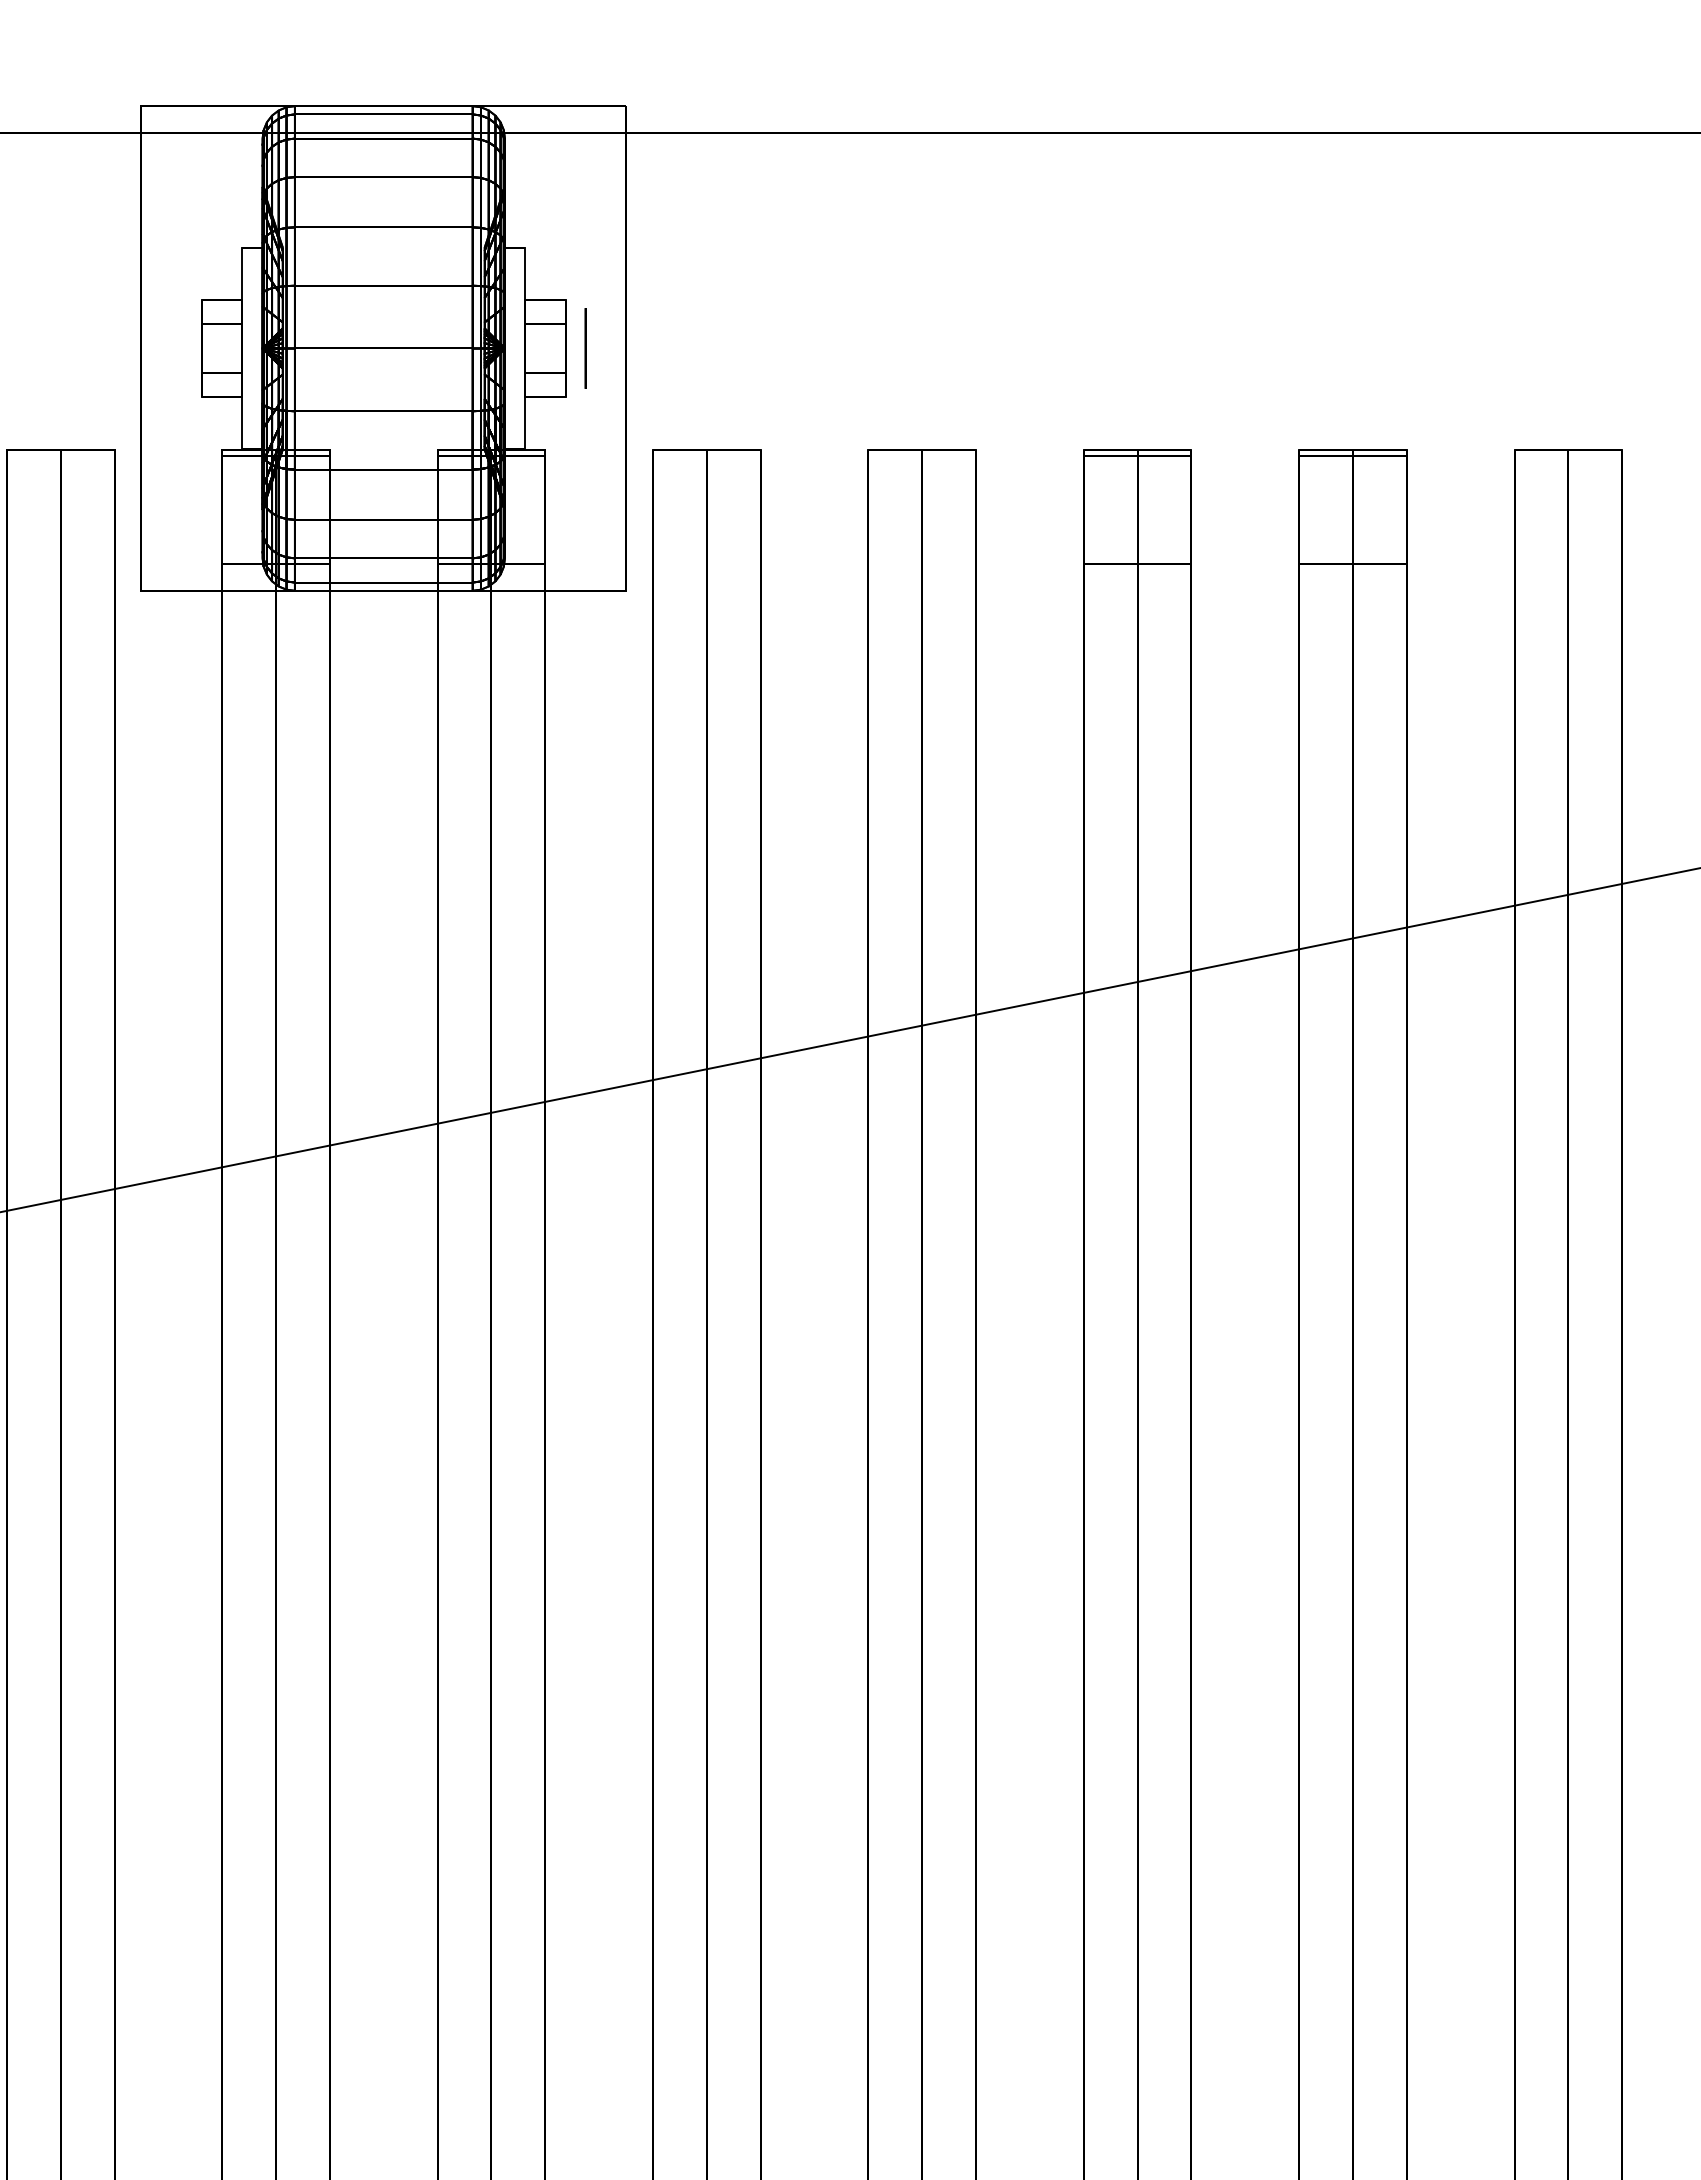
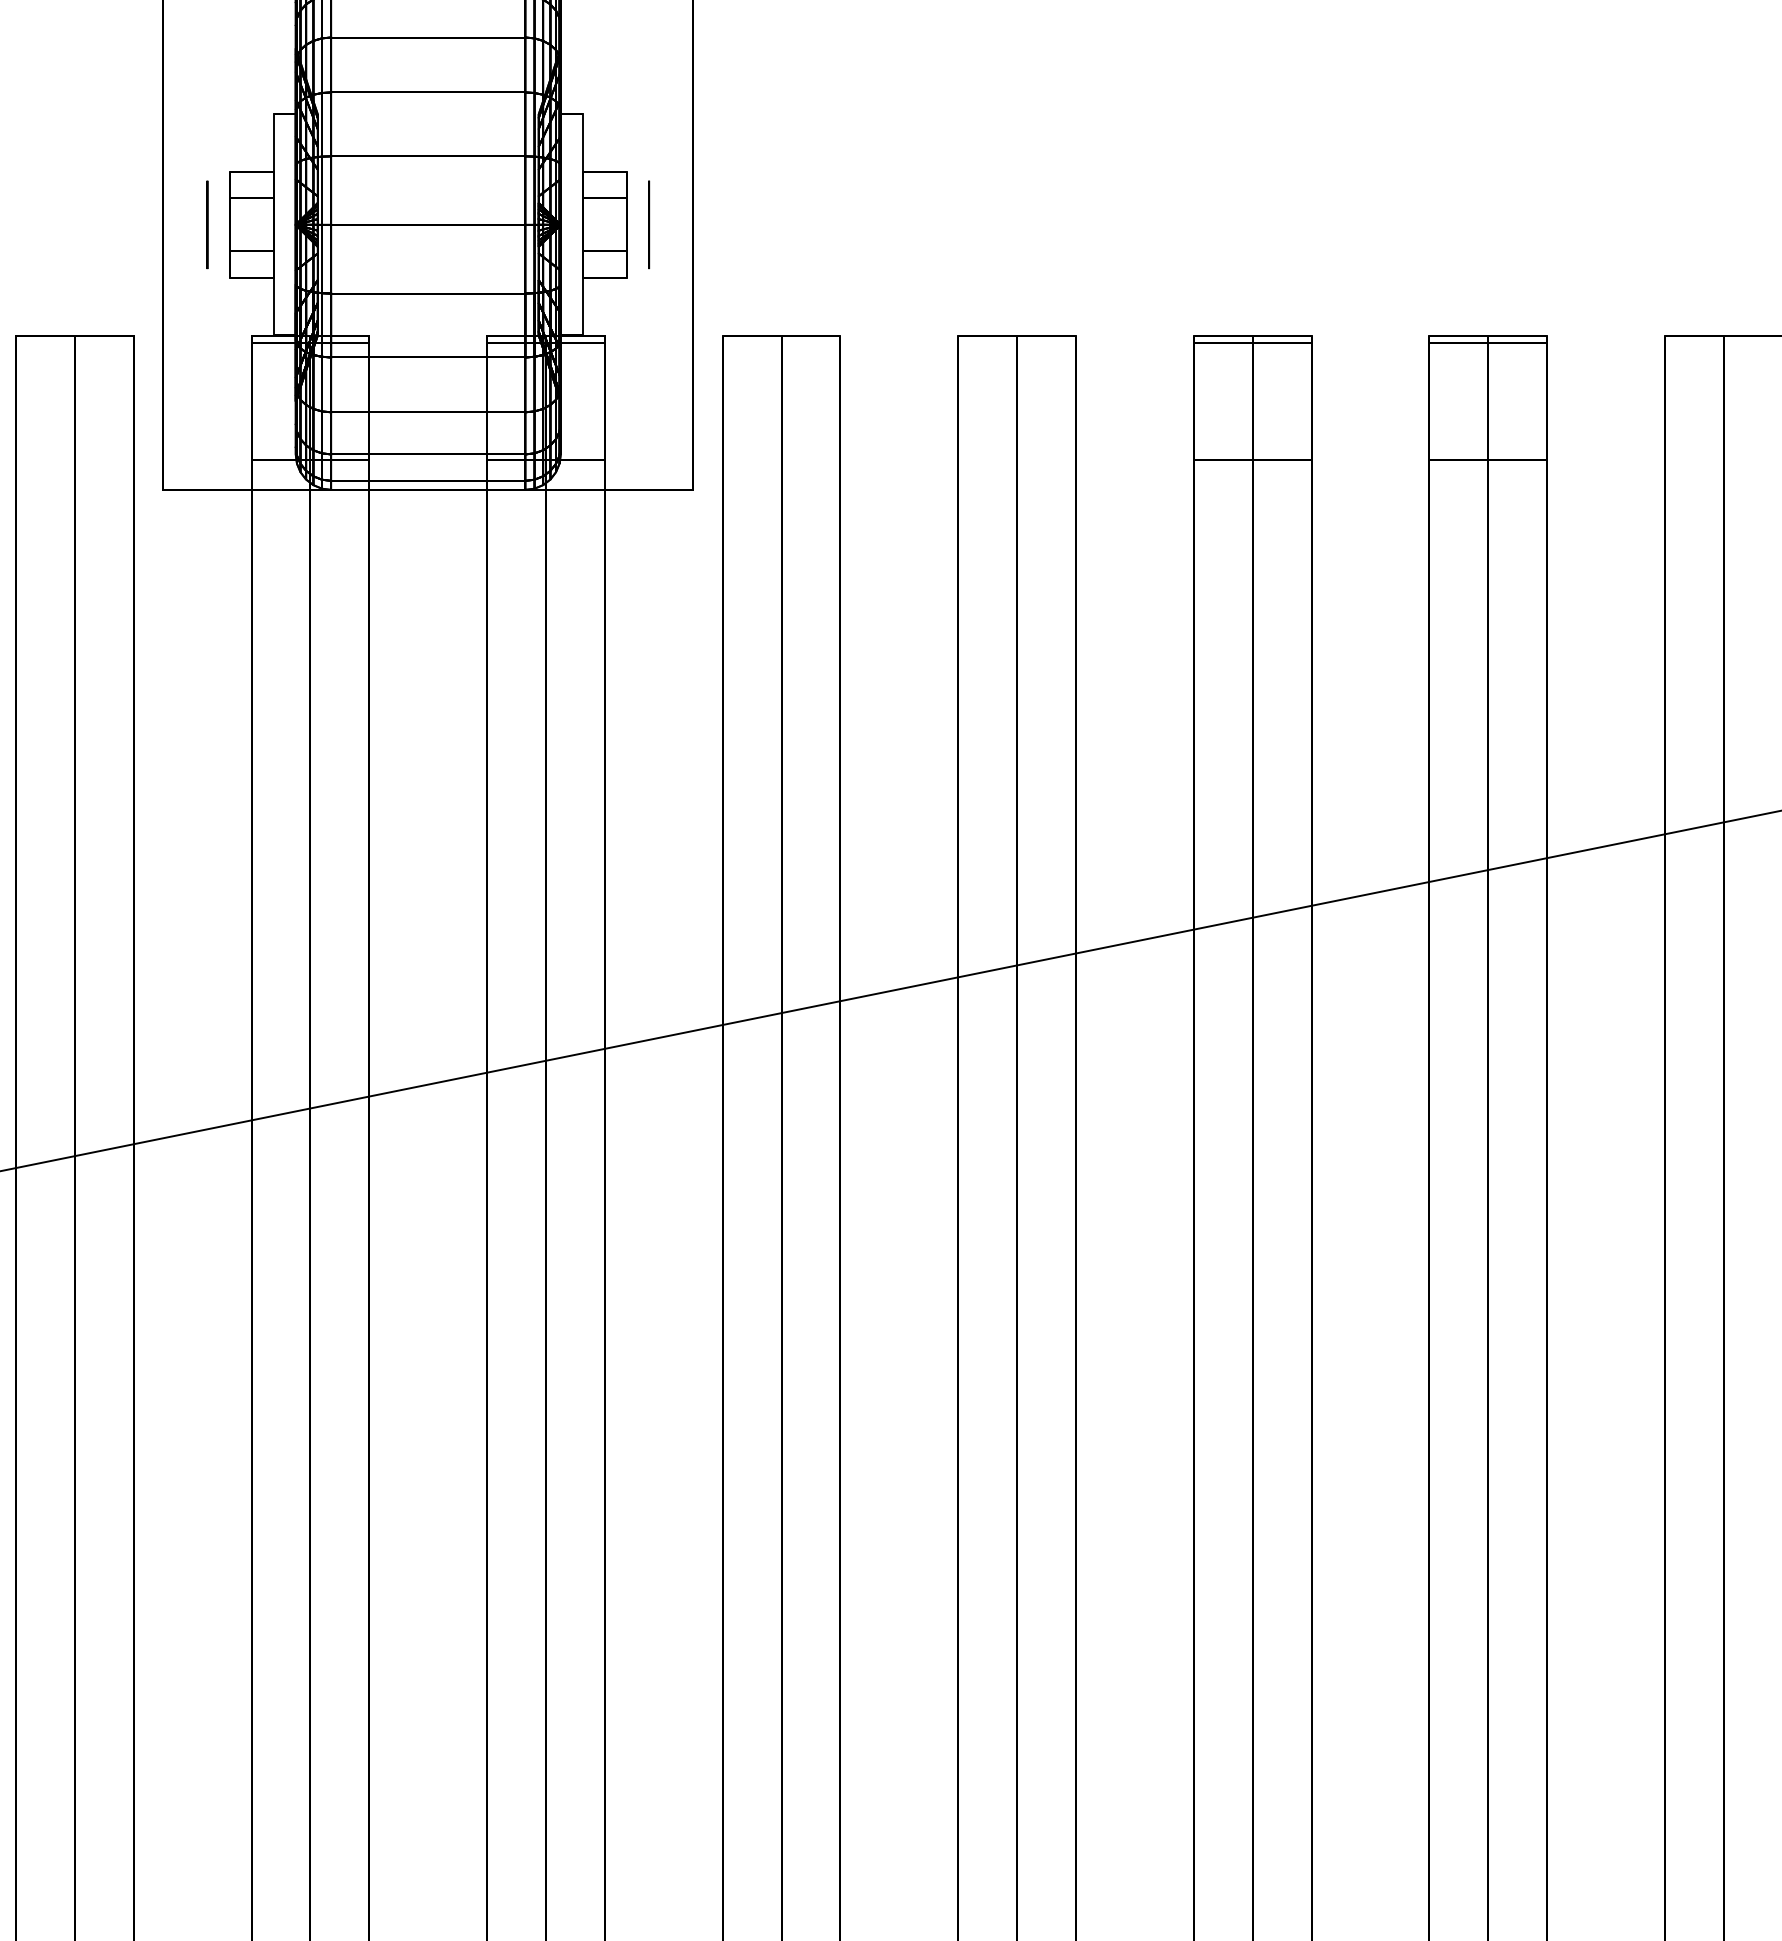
circle: (181, 348) -> (207, 224), added

